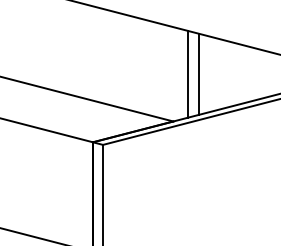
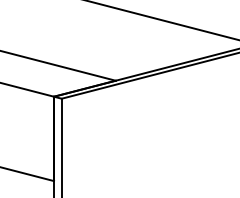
line: (188, 74) -> (127, 44), removed
line: (199, 74) -> (135, 44), removed

